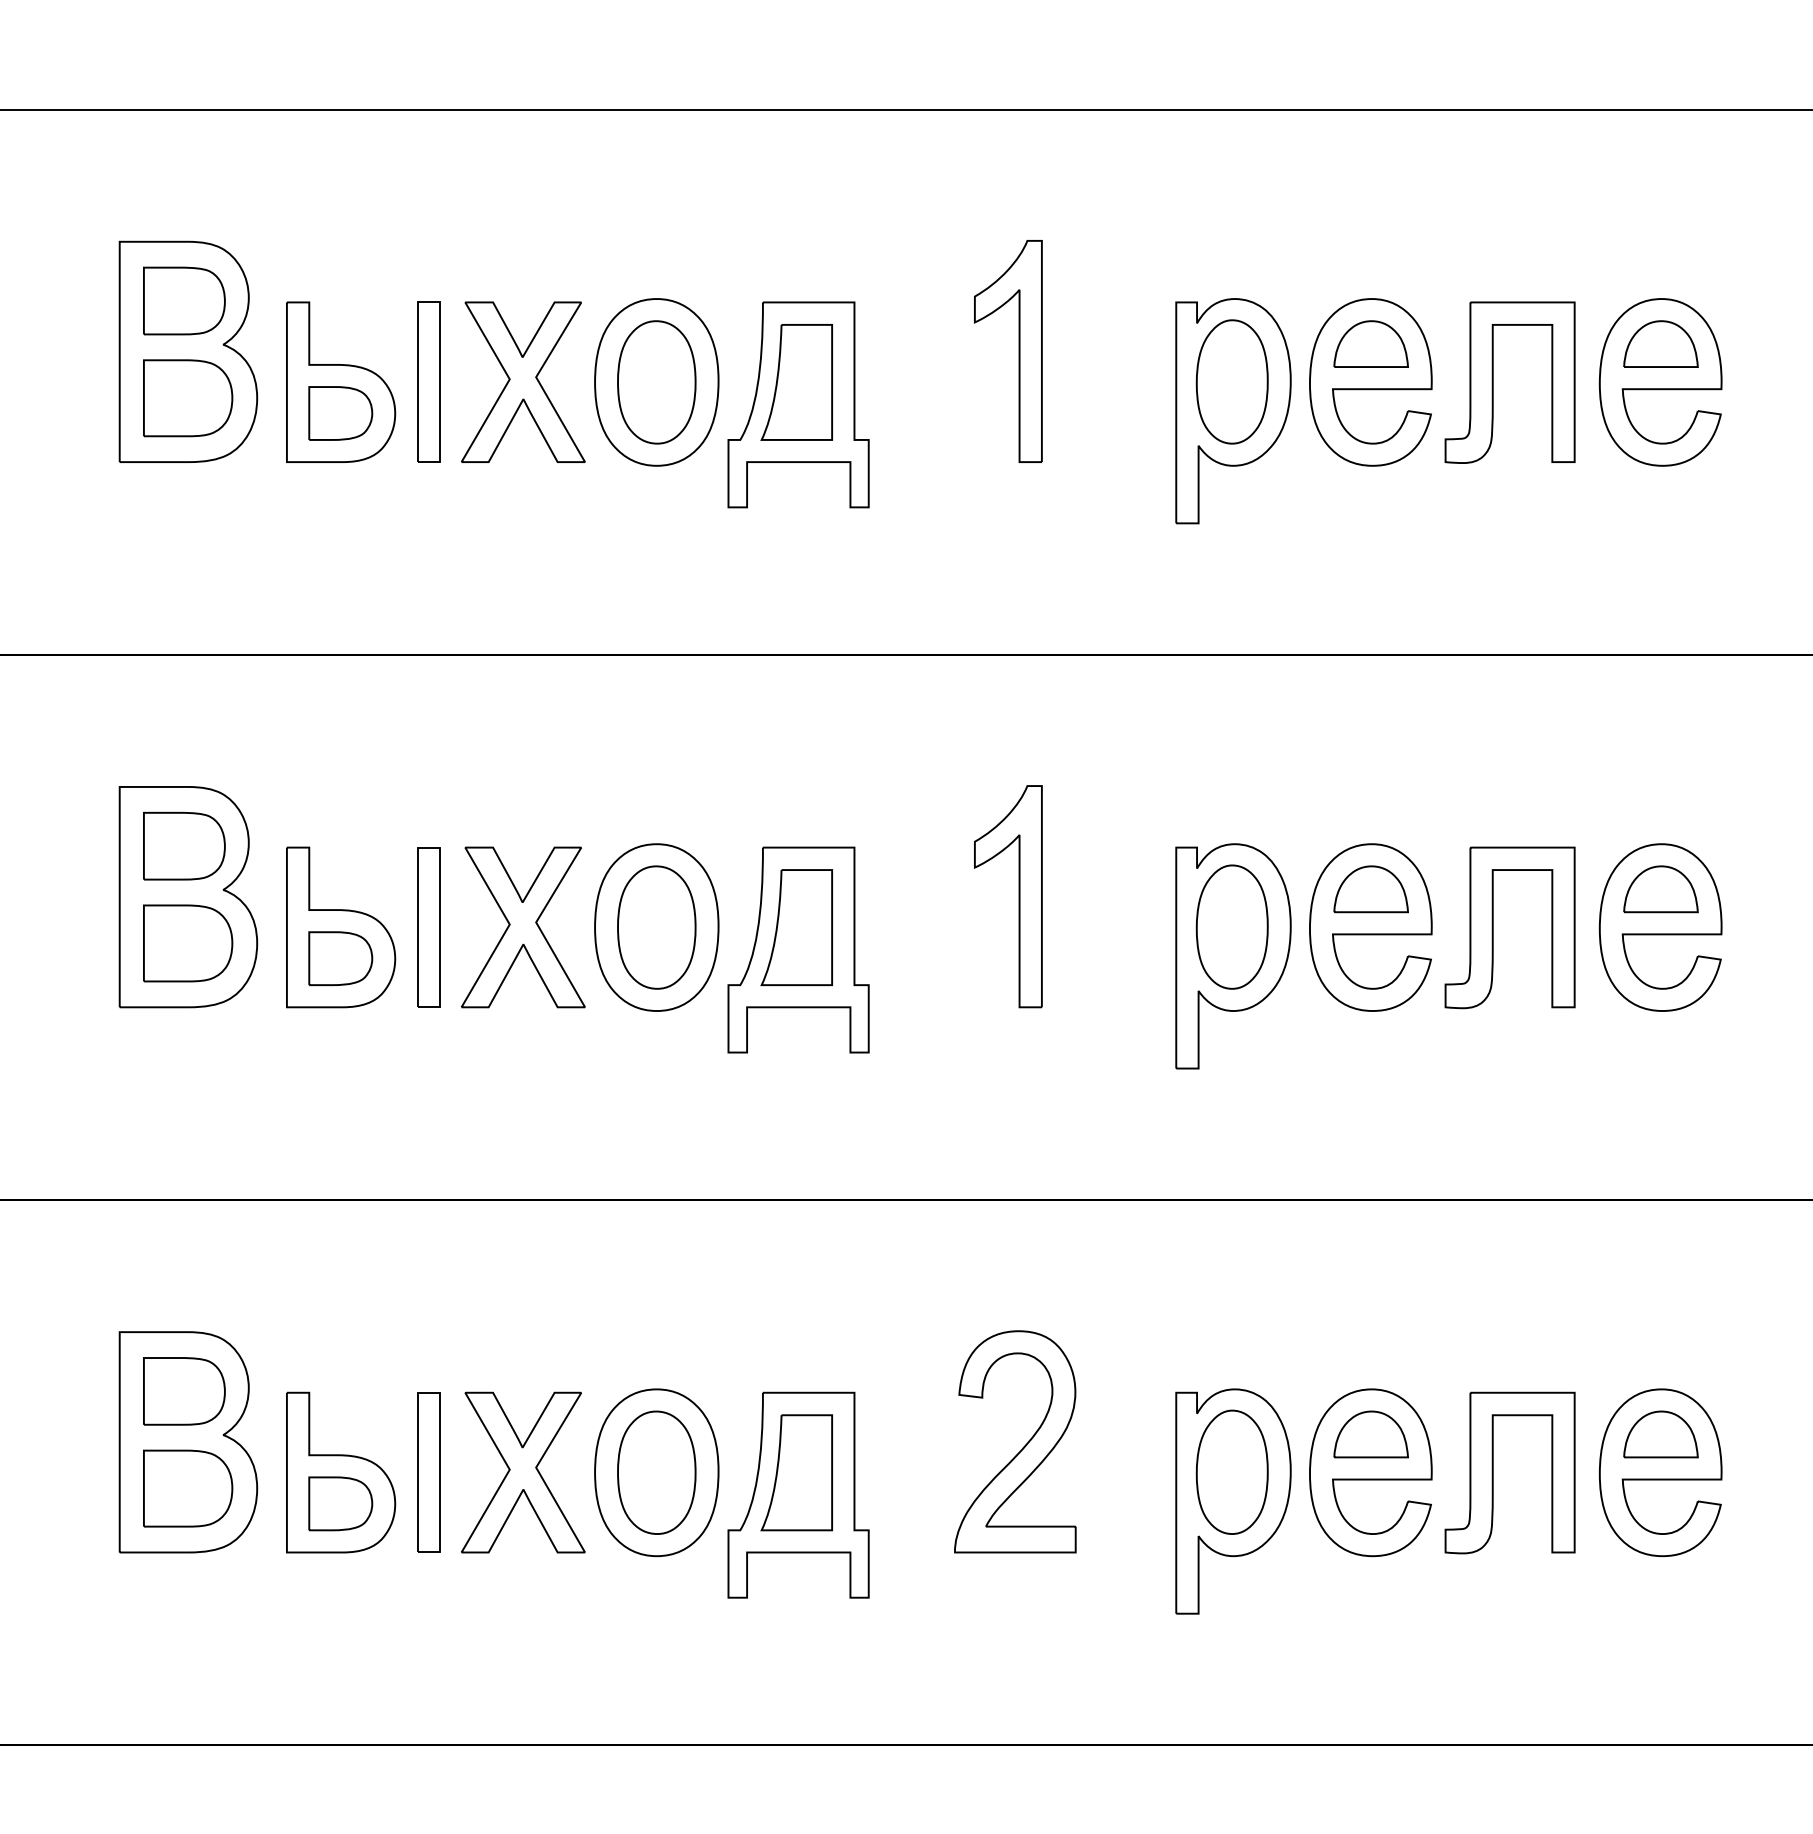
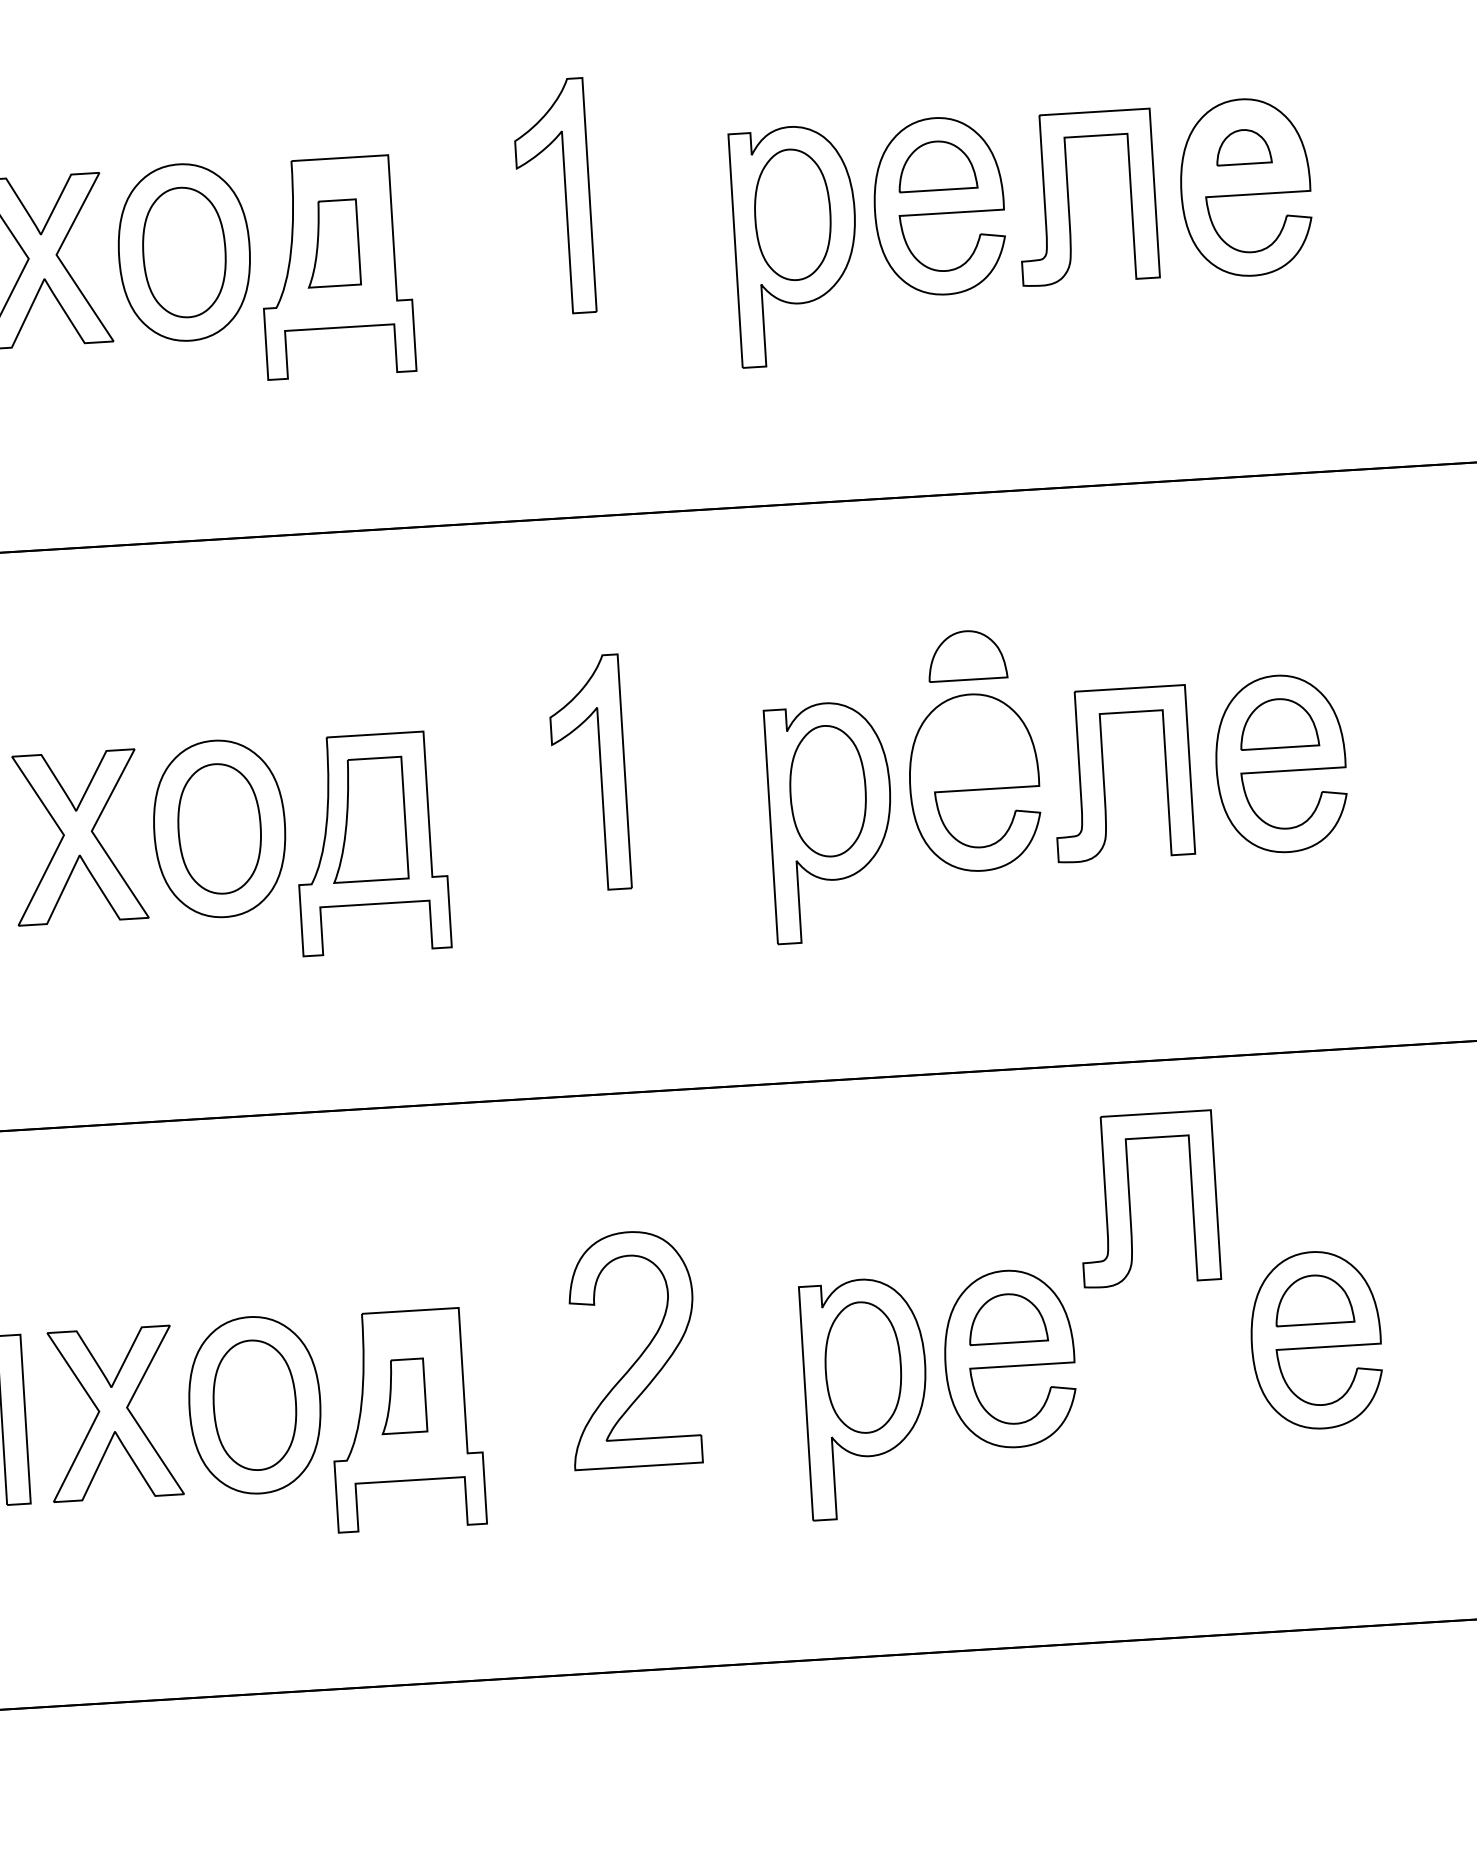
part: (1660, 343) -> (1243, 146), size x0.7
part: (796, 382) -> (332, 243), size x0.7
part: (1370, 889) -> (966, 655), moved
part: (796, 1472) -> (402, 1395), size x0.6
part: (1493, 1472) -> (1130, 1199), moved

